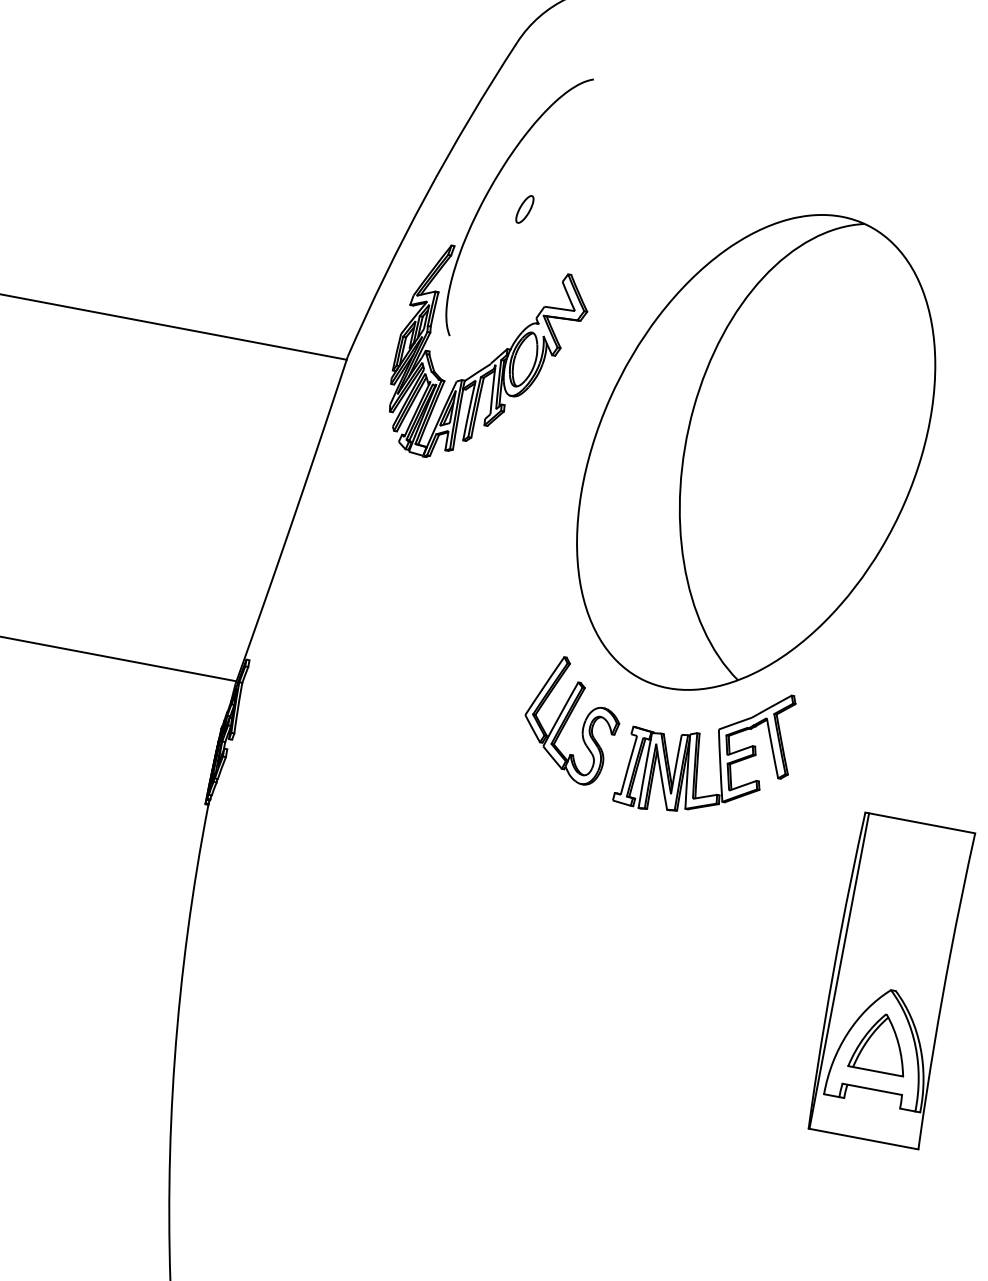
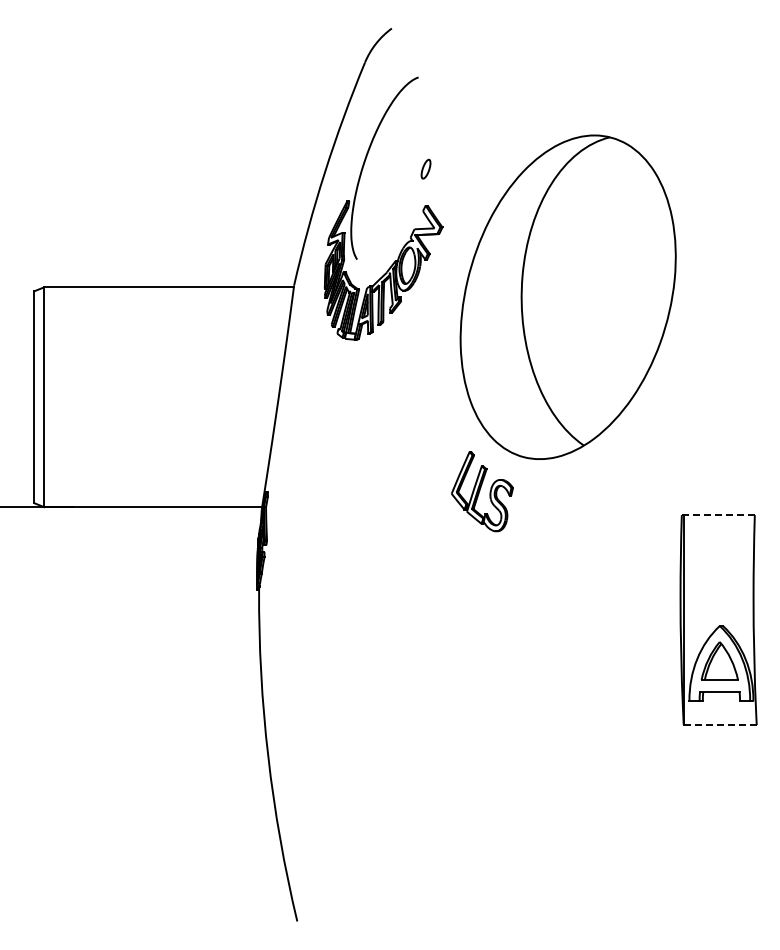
part: (524, 208) -> (425, 168), moved
part: (706, 750) -> (572, 494), removed
line: (920, 823) -> (718, 515), solid -> dashed
line: (864, 1138) -> (720, 724), solid -> dashed

